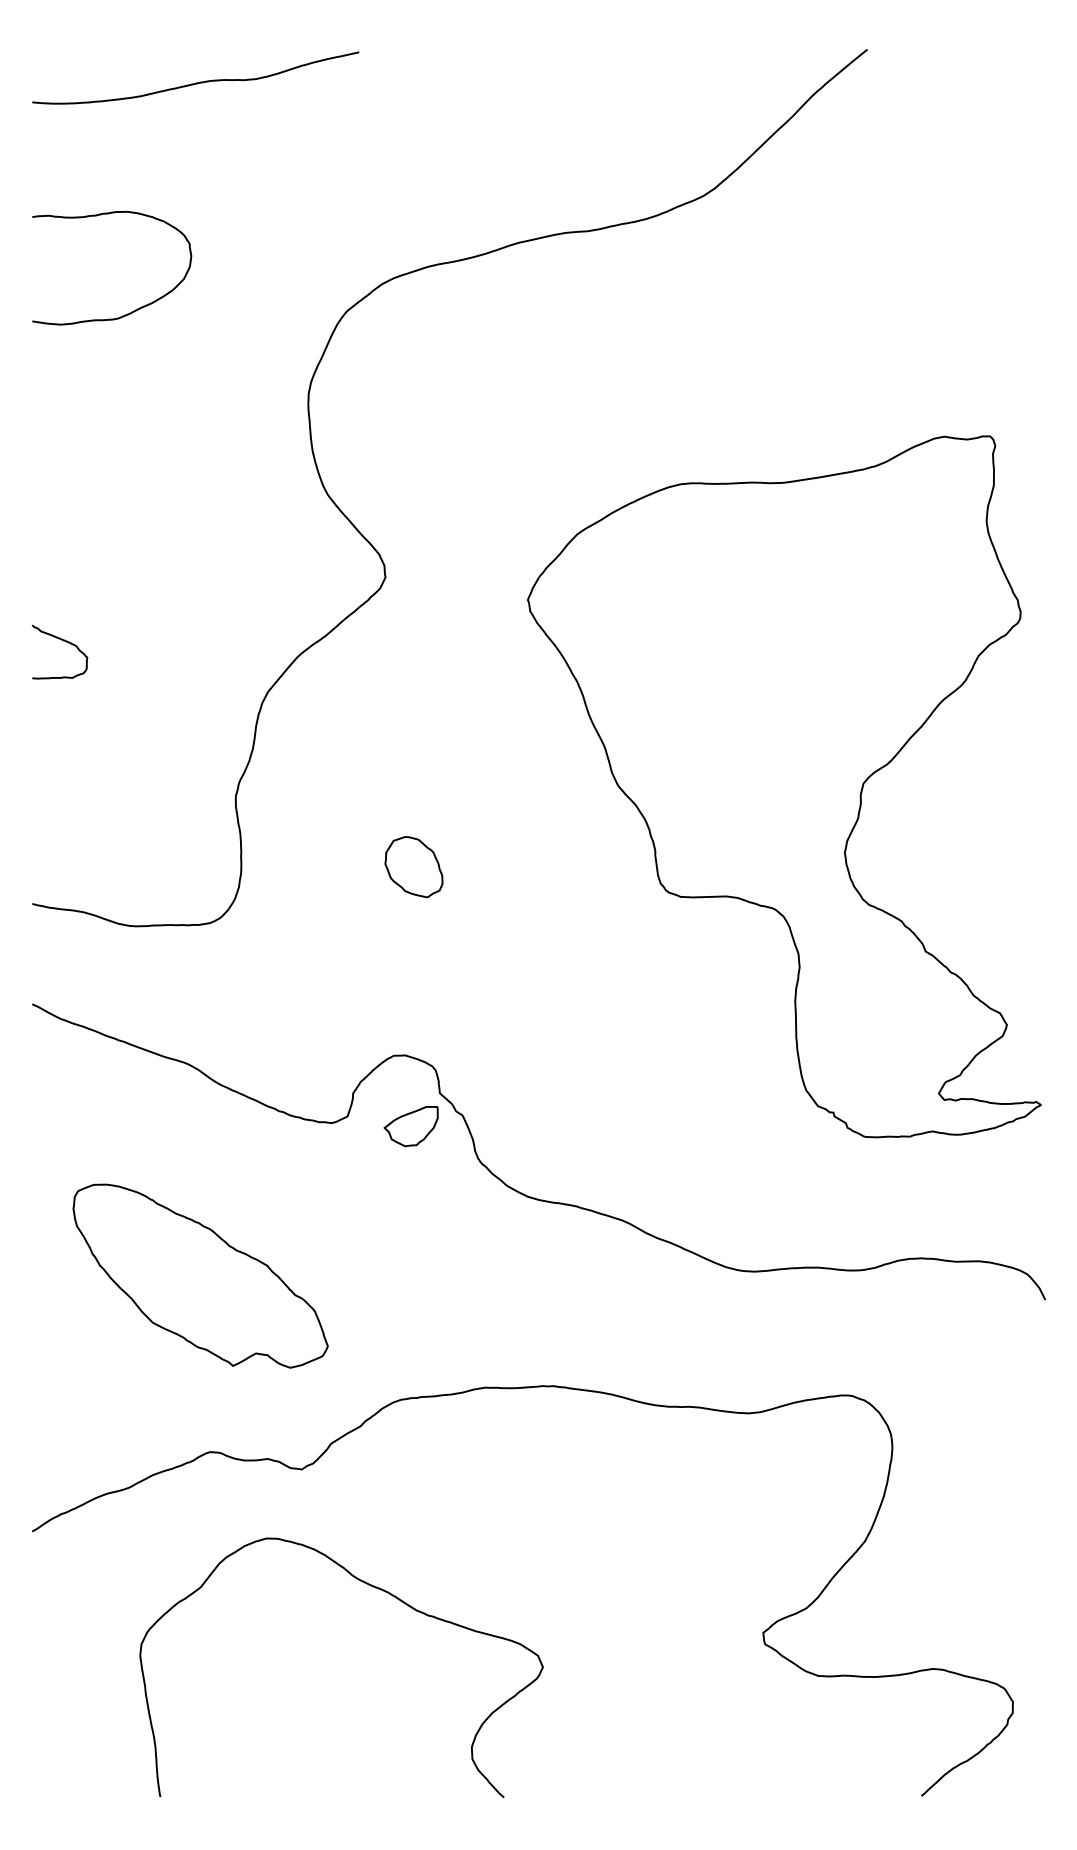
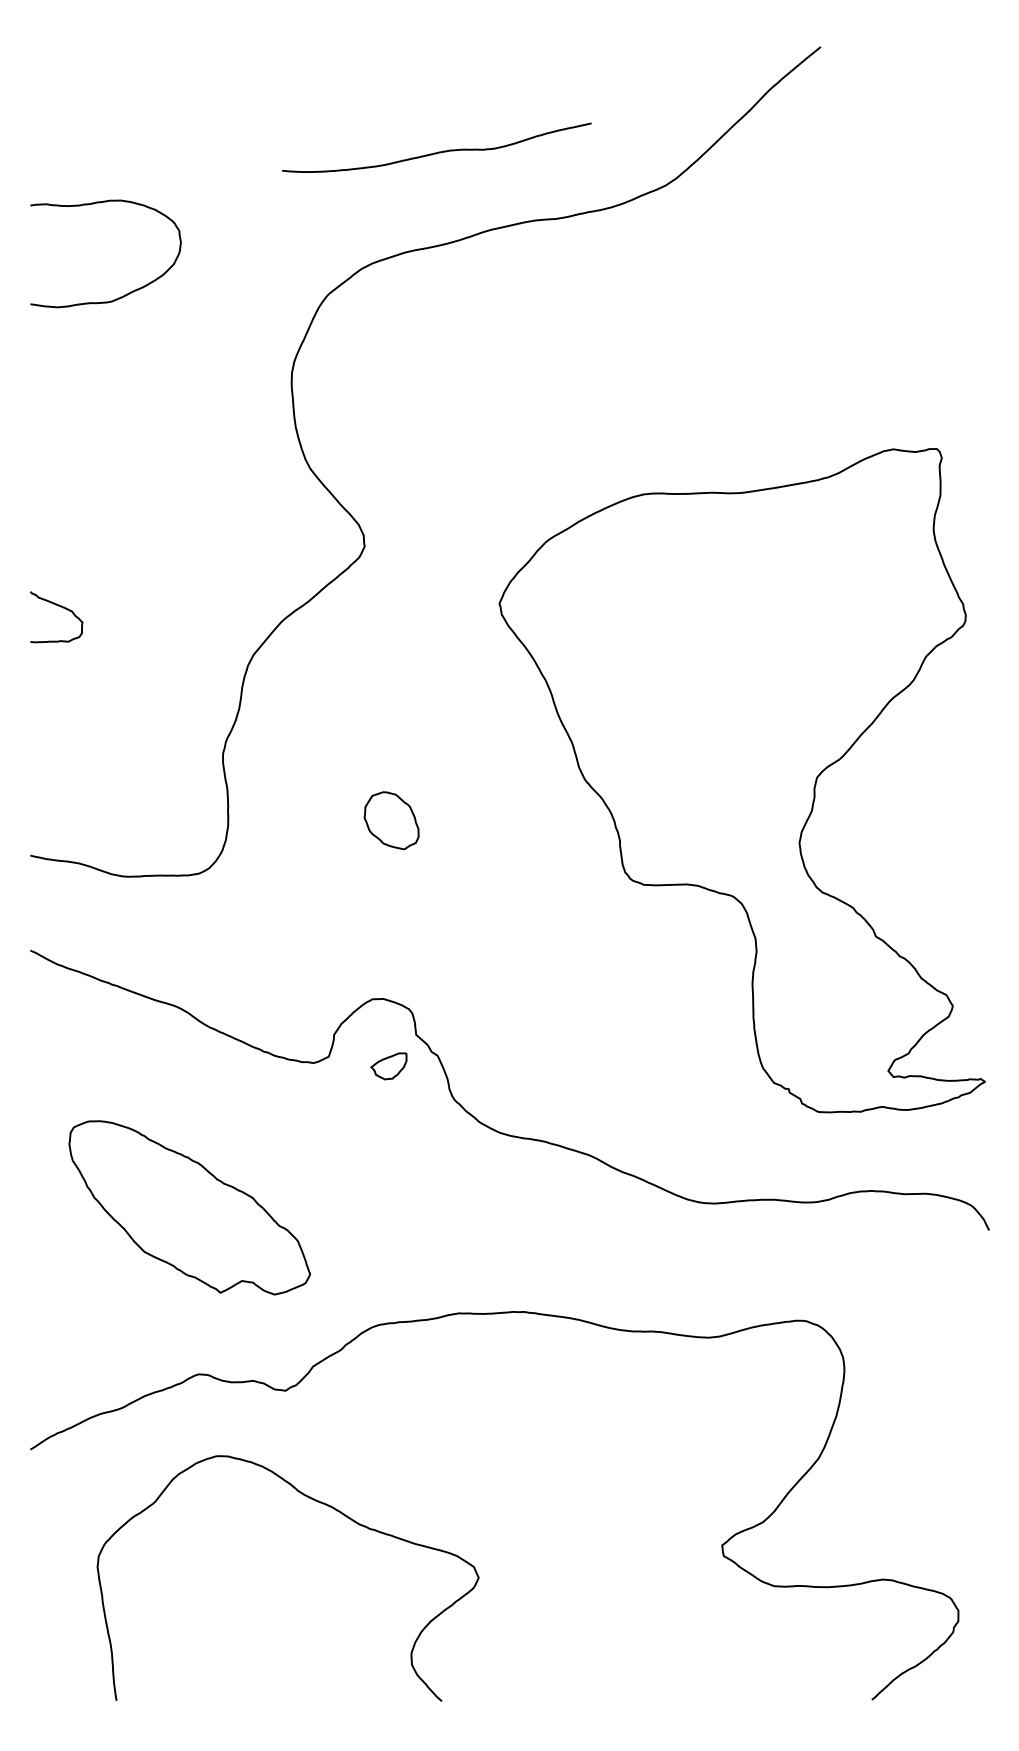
curve: (195, 82) -> (436, 151), moved
part: (784, 786) -> (742, 780), moved
part: (410, 1126) -> (388, 1066), size x0.7
curve: (375, 1588) -> (320, 1503), moved

